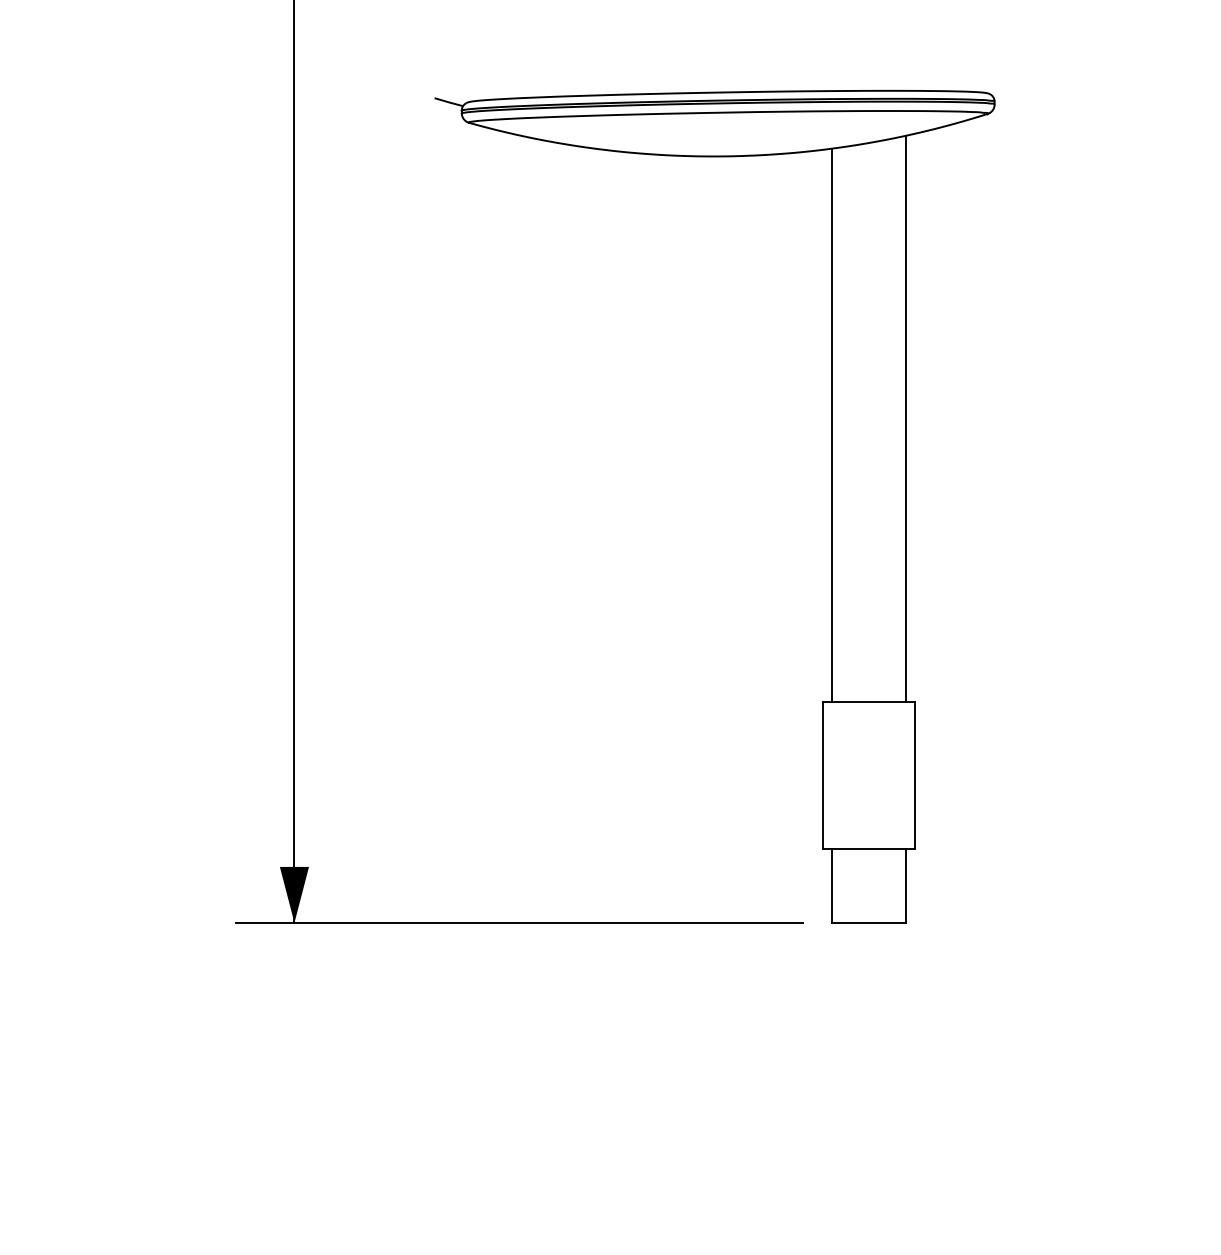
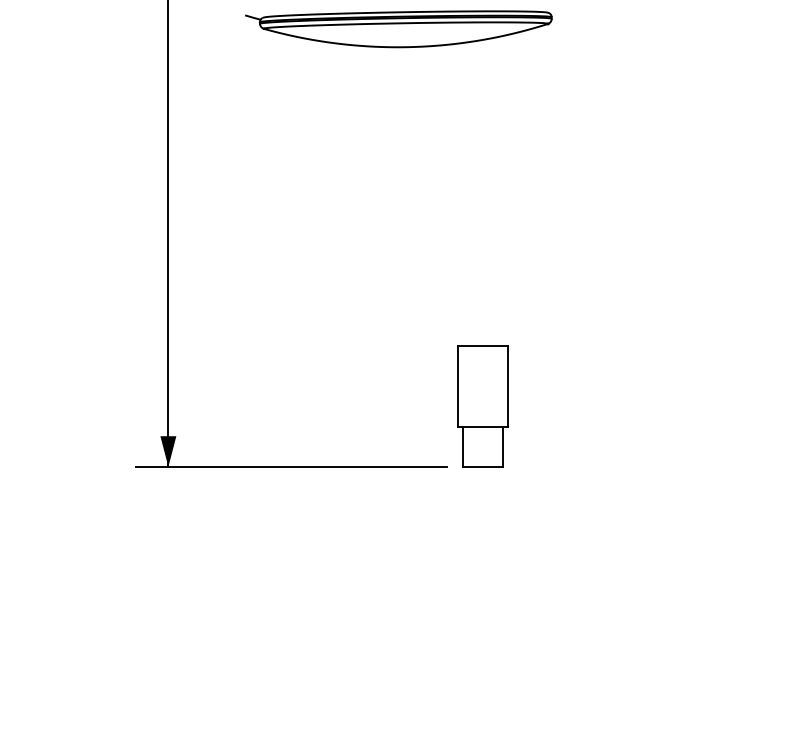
line: (904, 418) -> (502, 190), removed
line: (831, 425) -> (462, 194), removed

